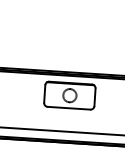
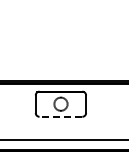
line: (68, 107) -> (60, 116), solid -> dashed

